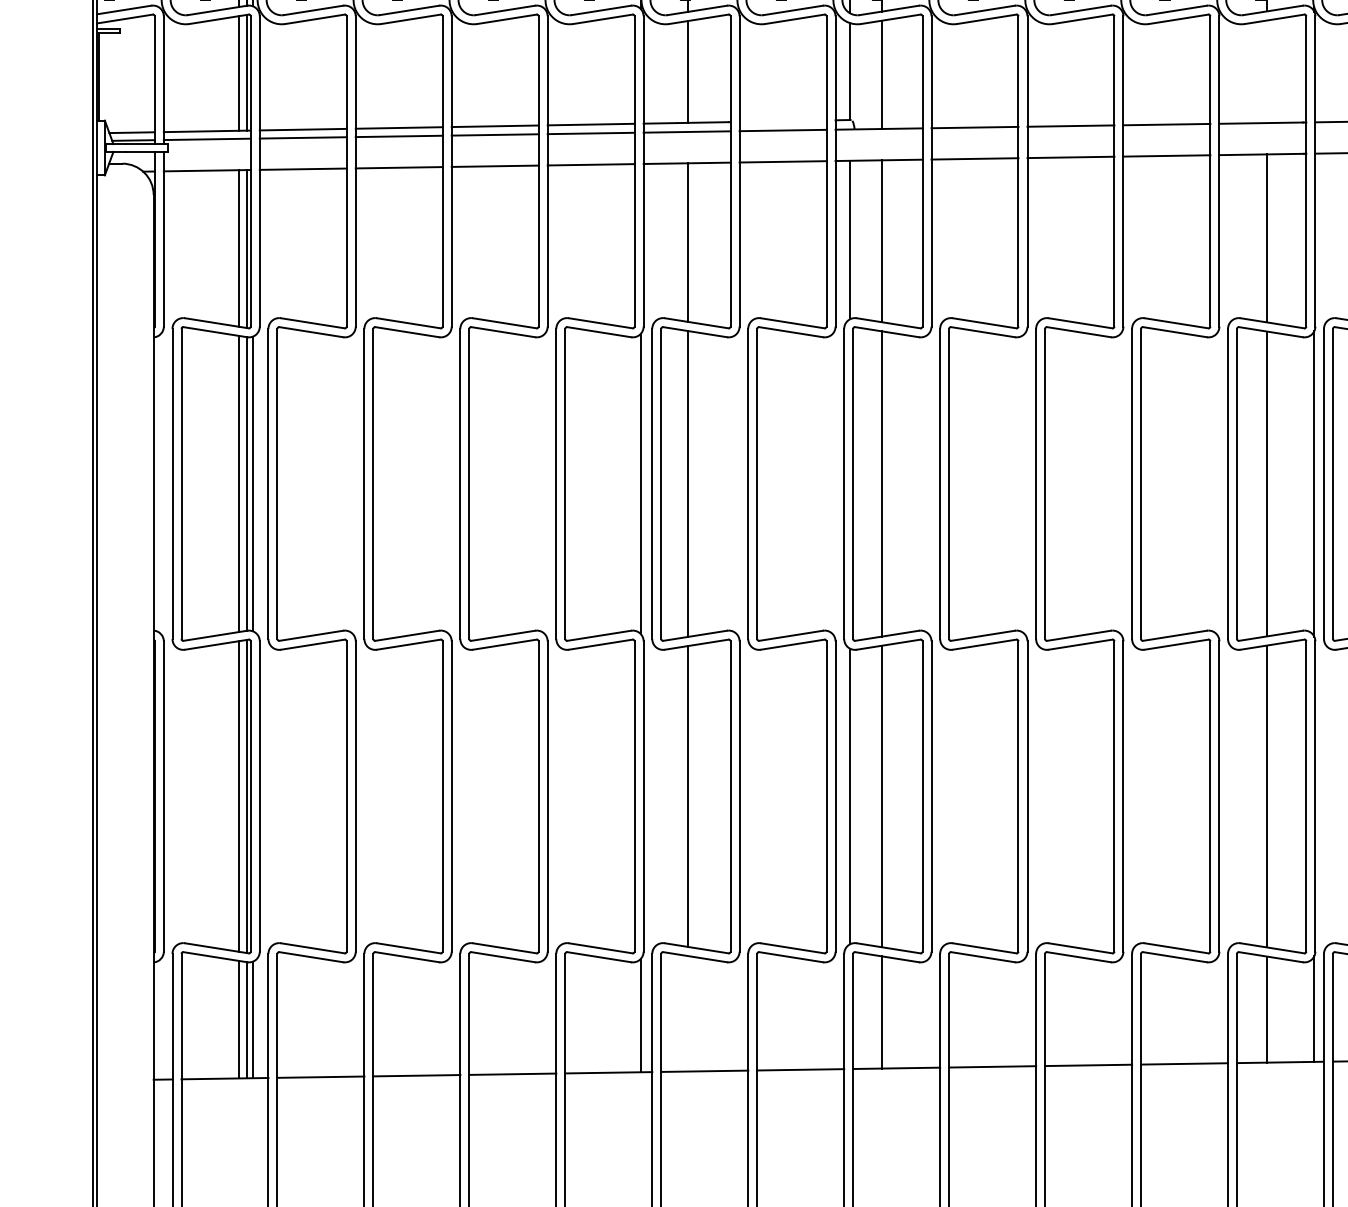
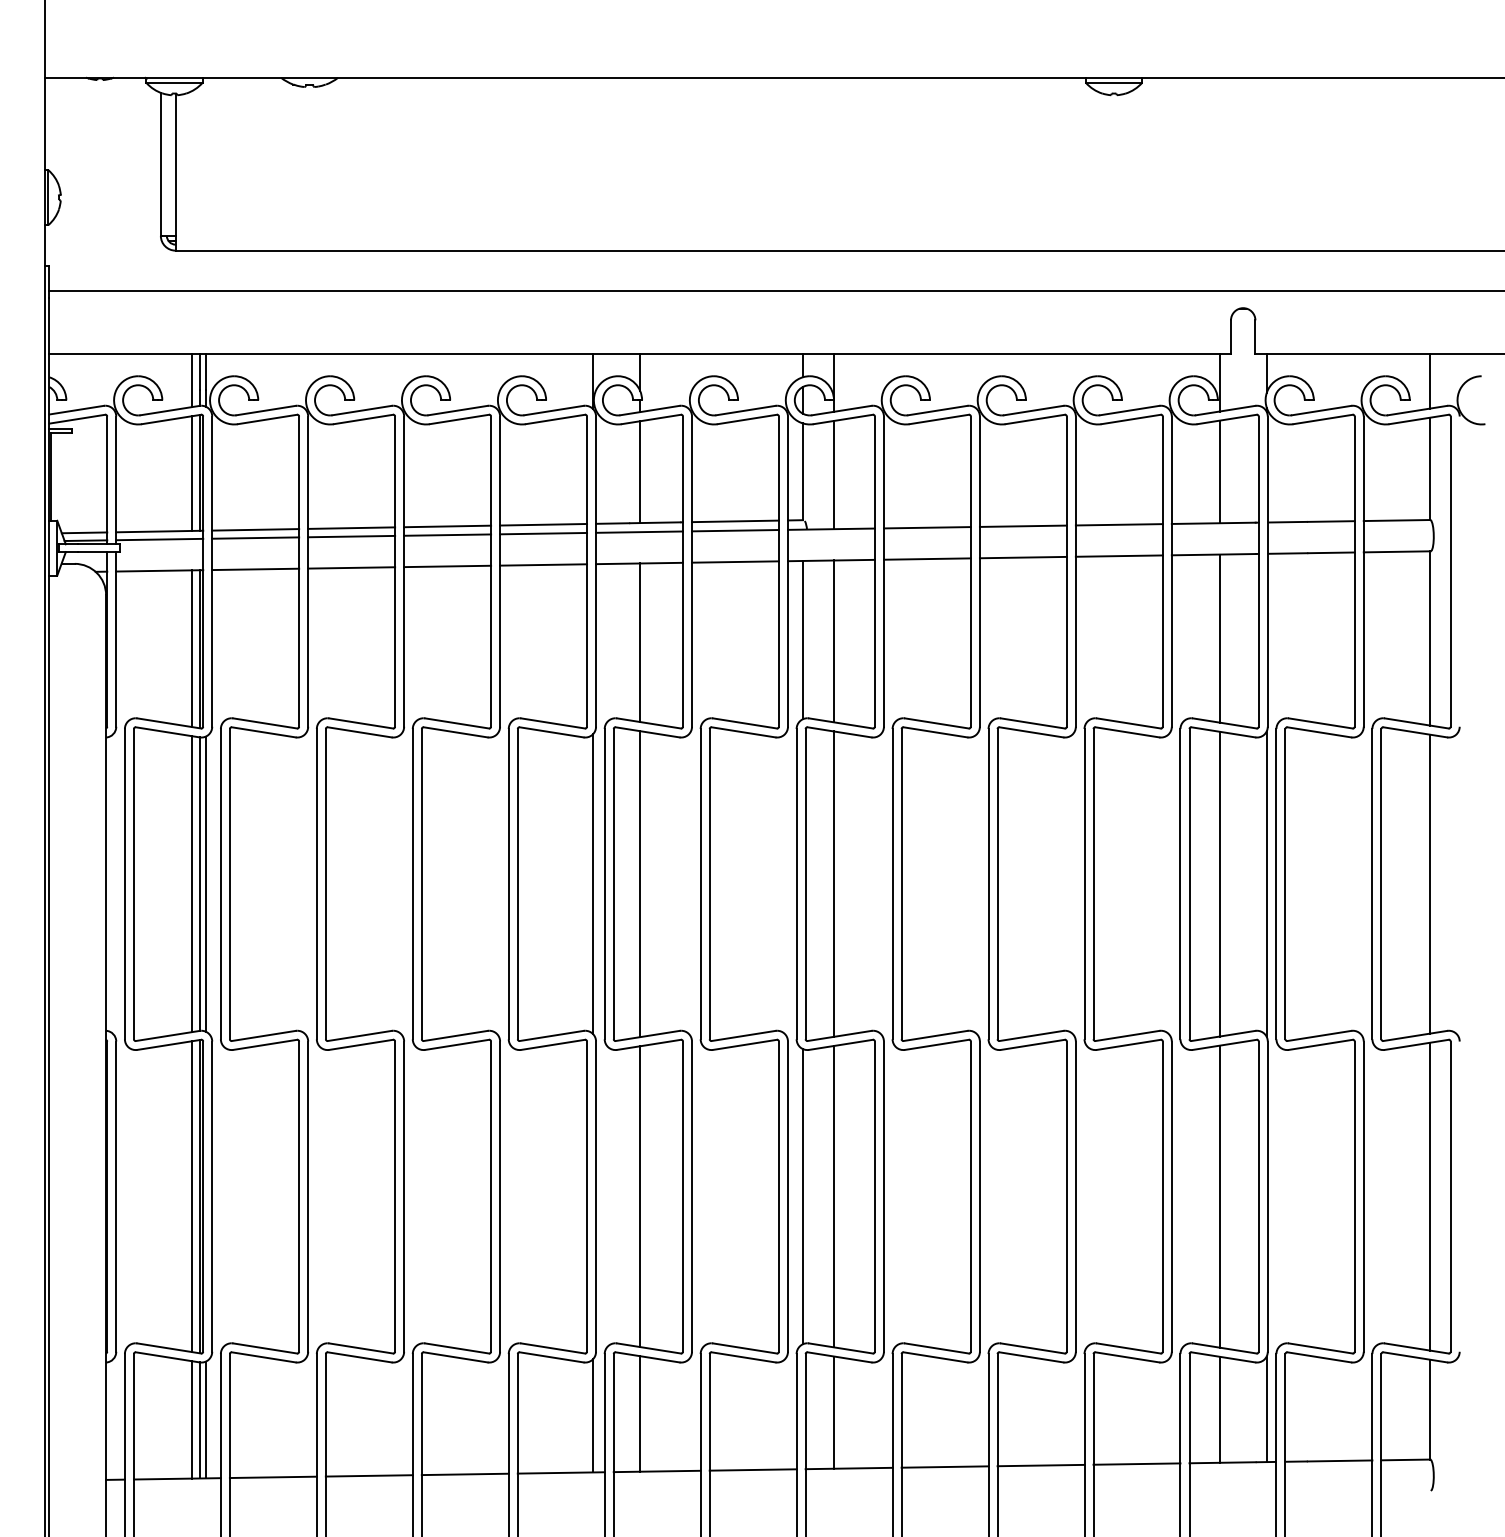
line: (1267, 71) -> (1219, 471), added
line: (783, 121) -> (735, 521), added
line: (688, 1013) -> (640, 1413), added

